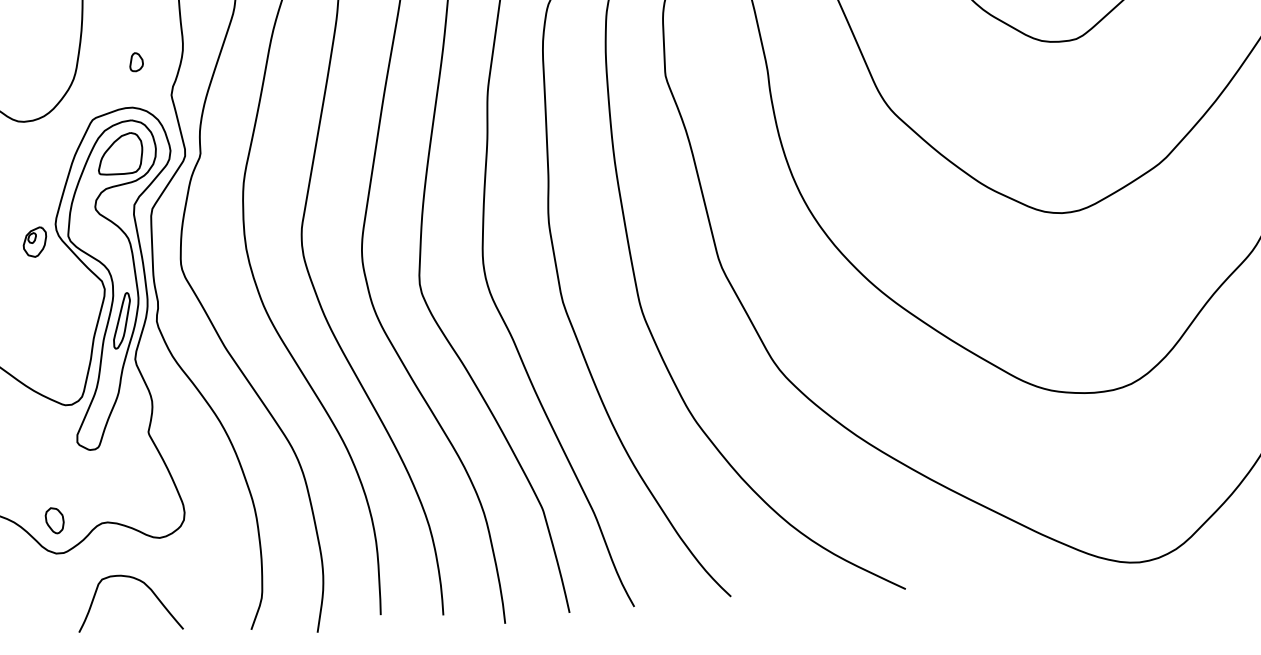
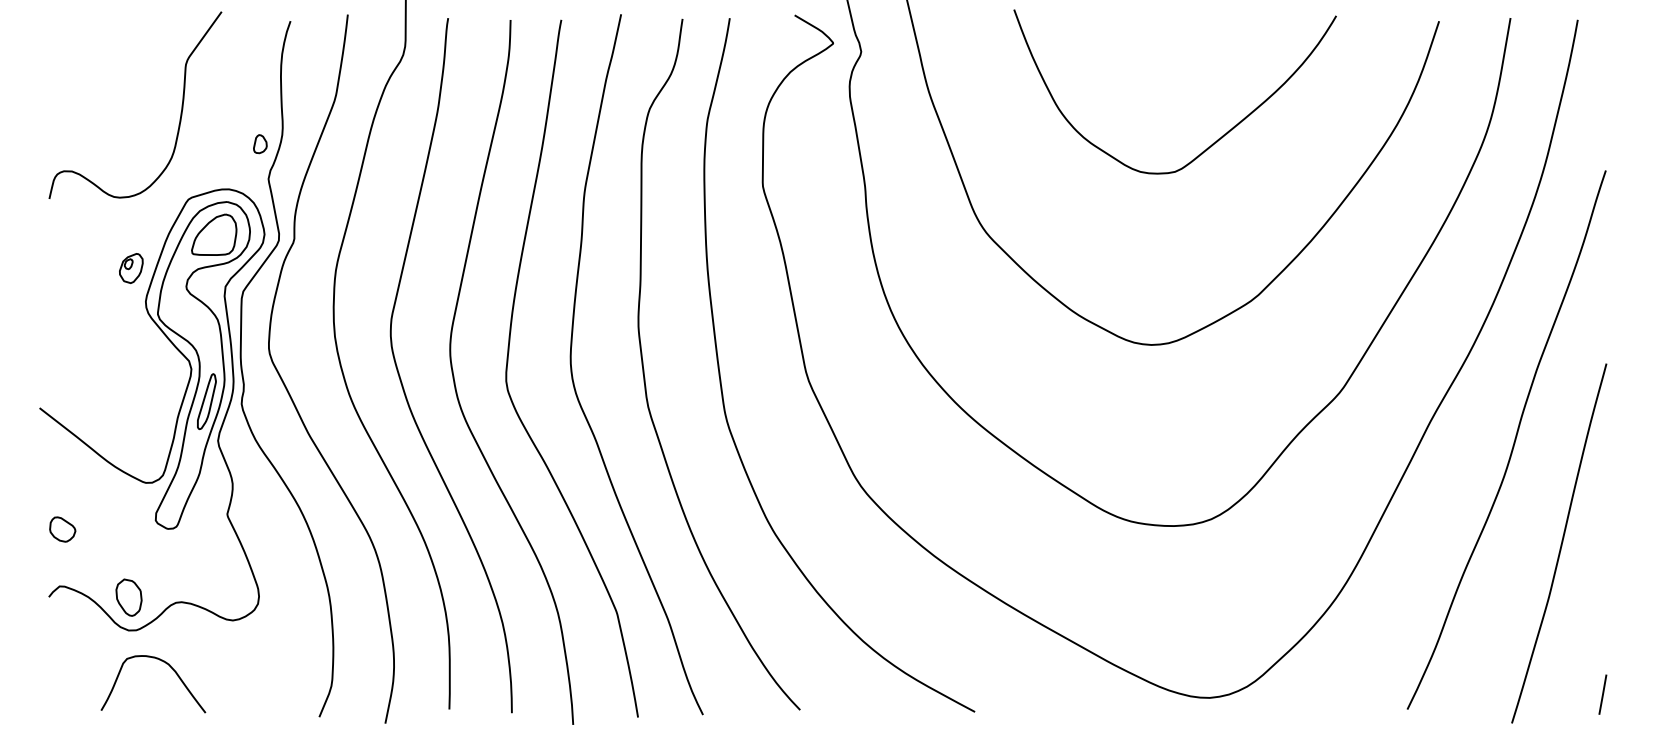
part: (136, 62) -> (260, 144), moved
part: (35, 242) -> (131, 268), moved
part: (54, 520) -> (128, 597), size x1.43
curve: (141, 582) -> (166, 664), moved

